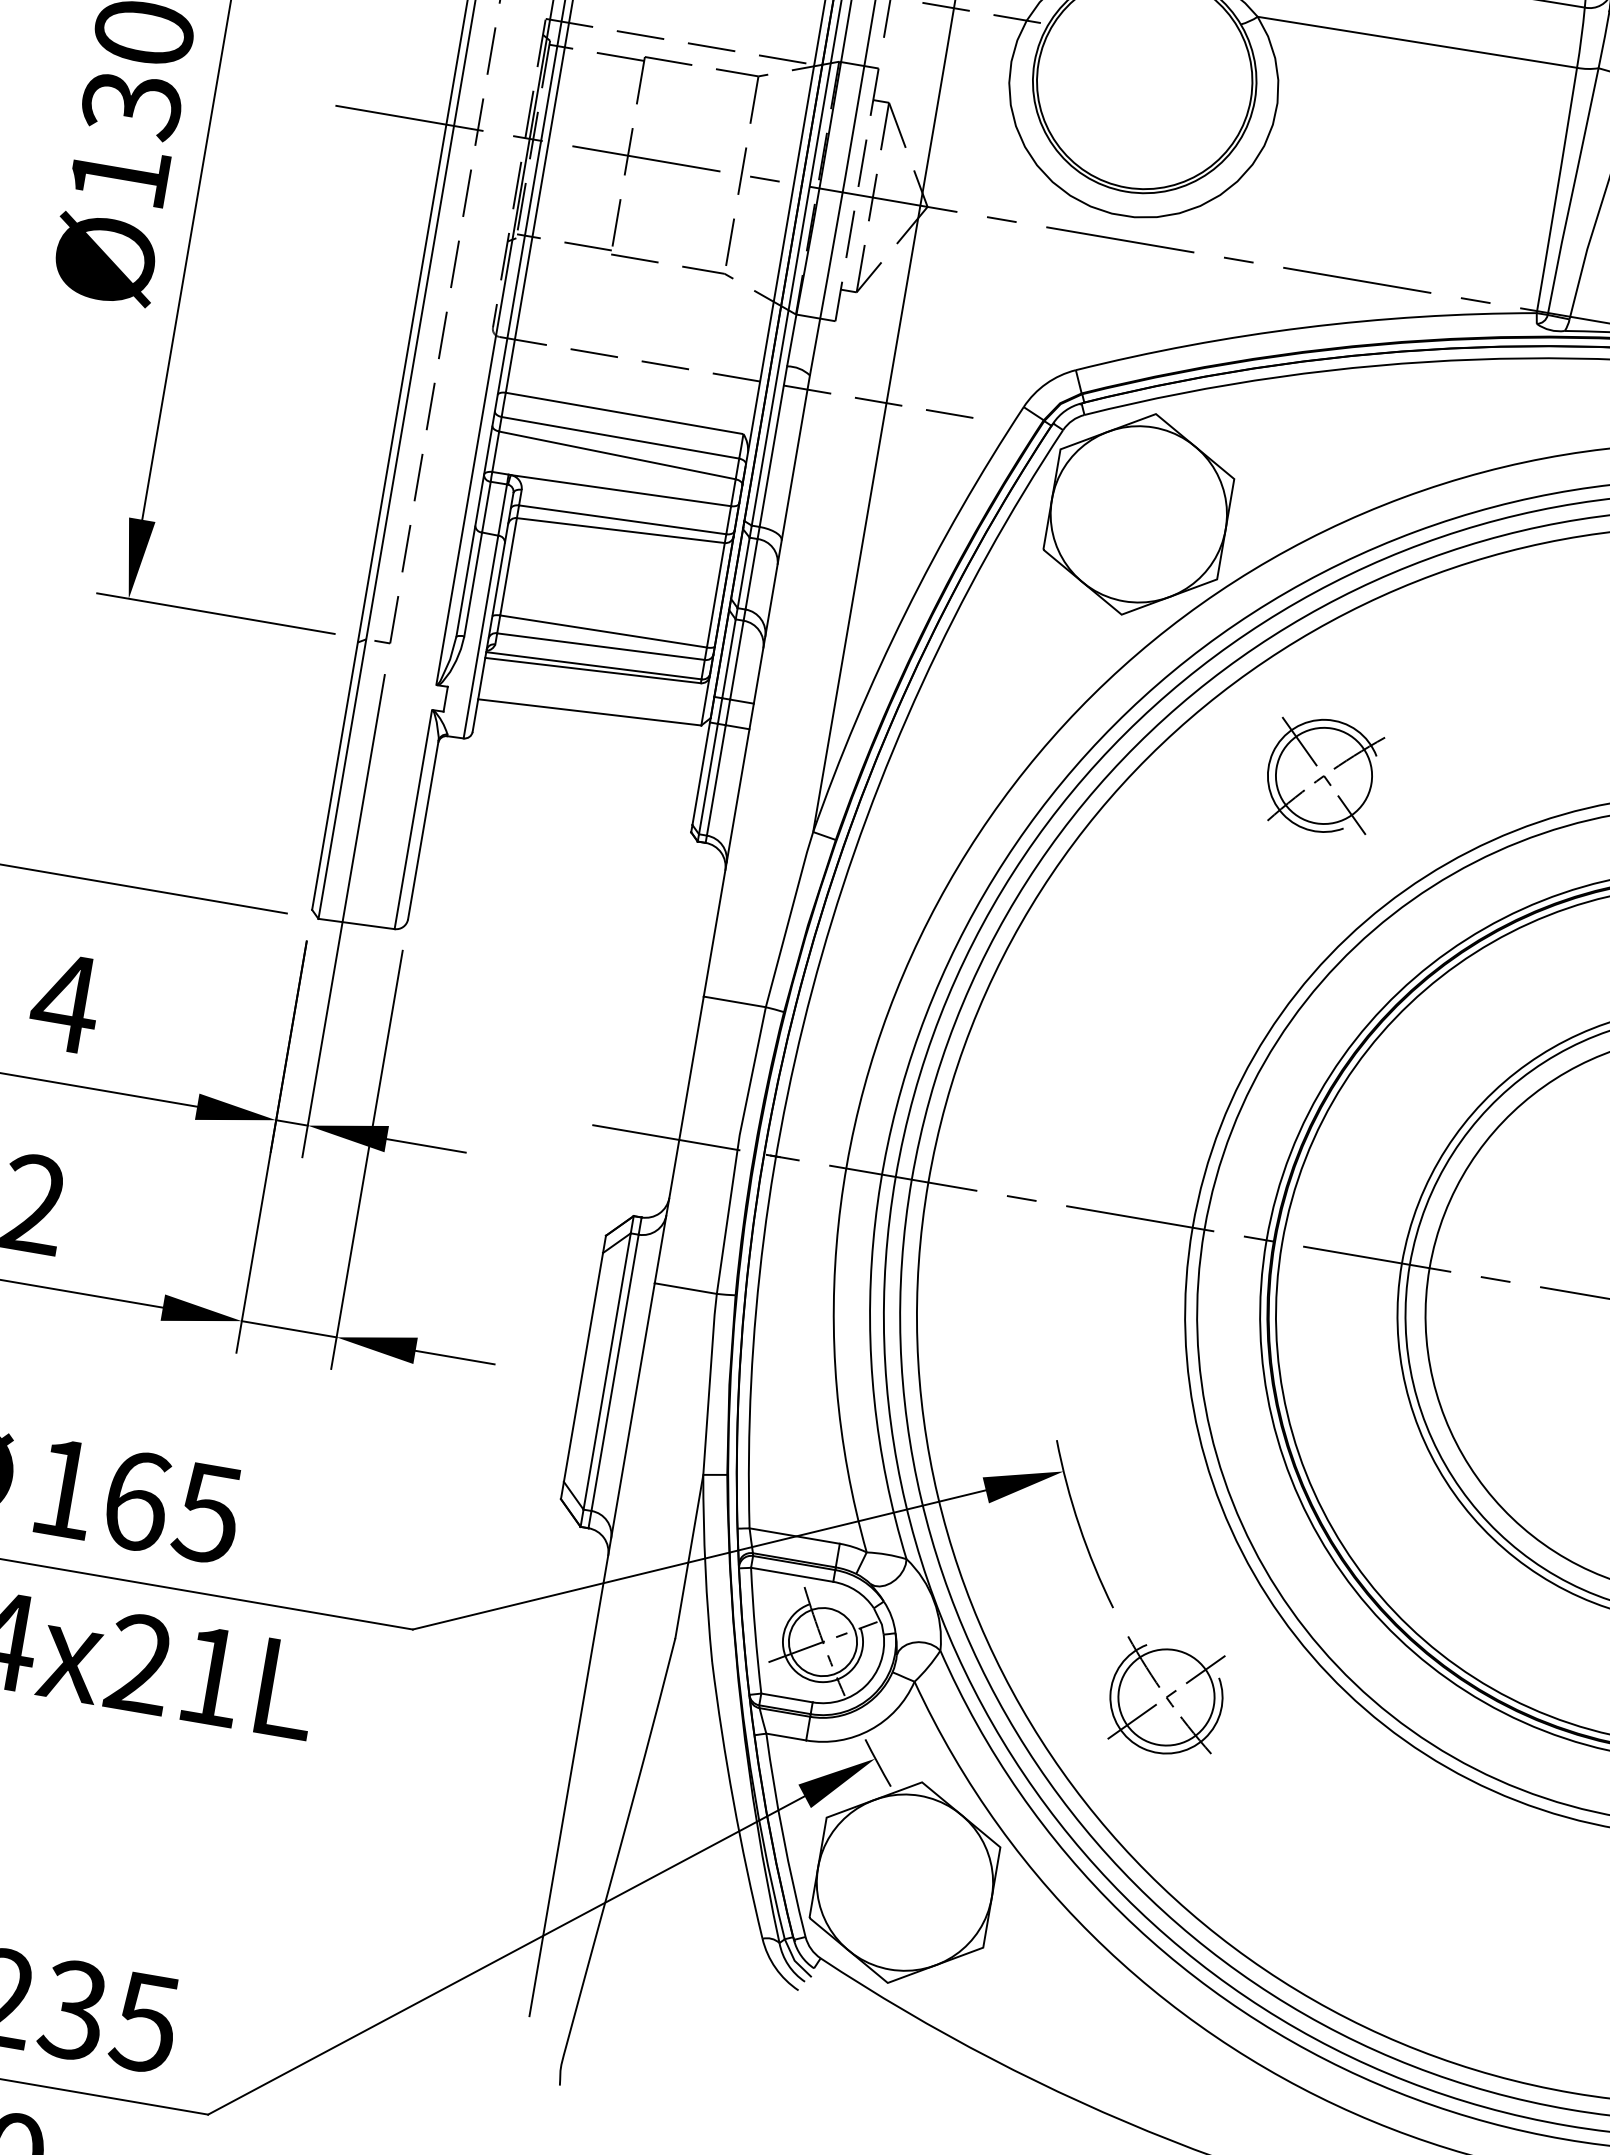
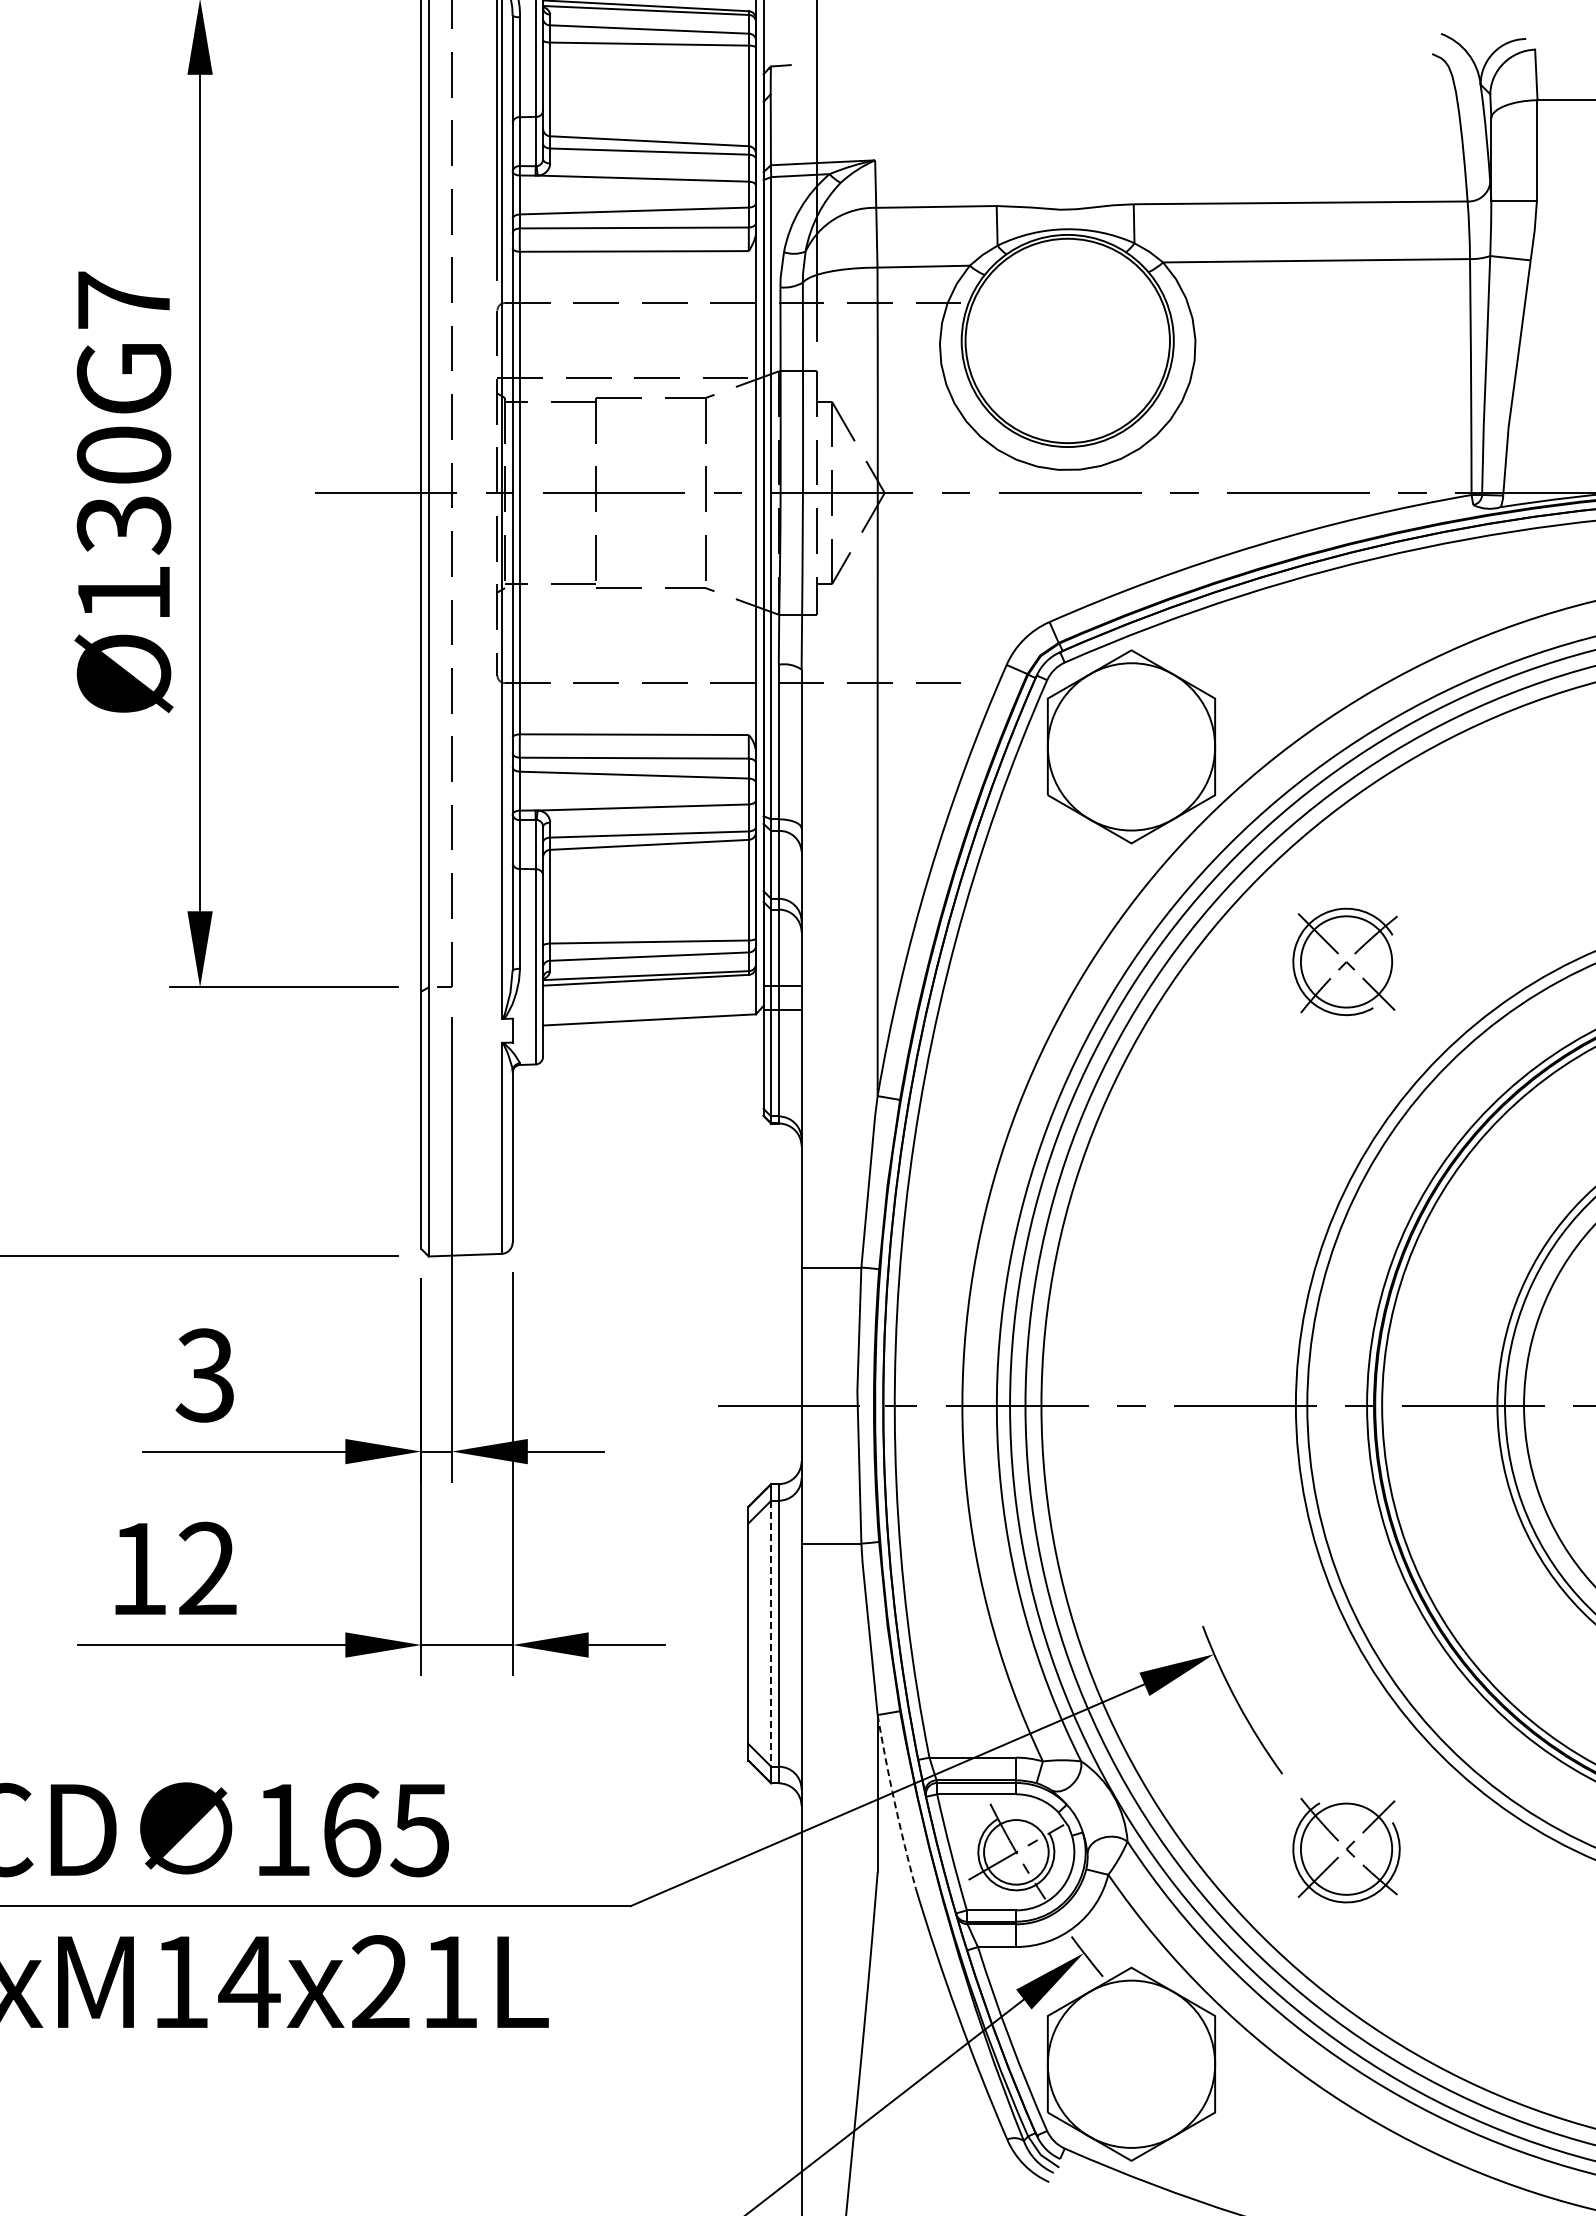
text: (65, 1002) -> (205, 1375), 4 -> 3
line: (607, 1371) -> (771, 1633), solid -> dashed
arc: (705, 1568) -> (894, 1802), solid -> dashed

